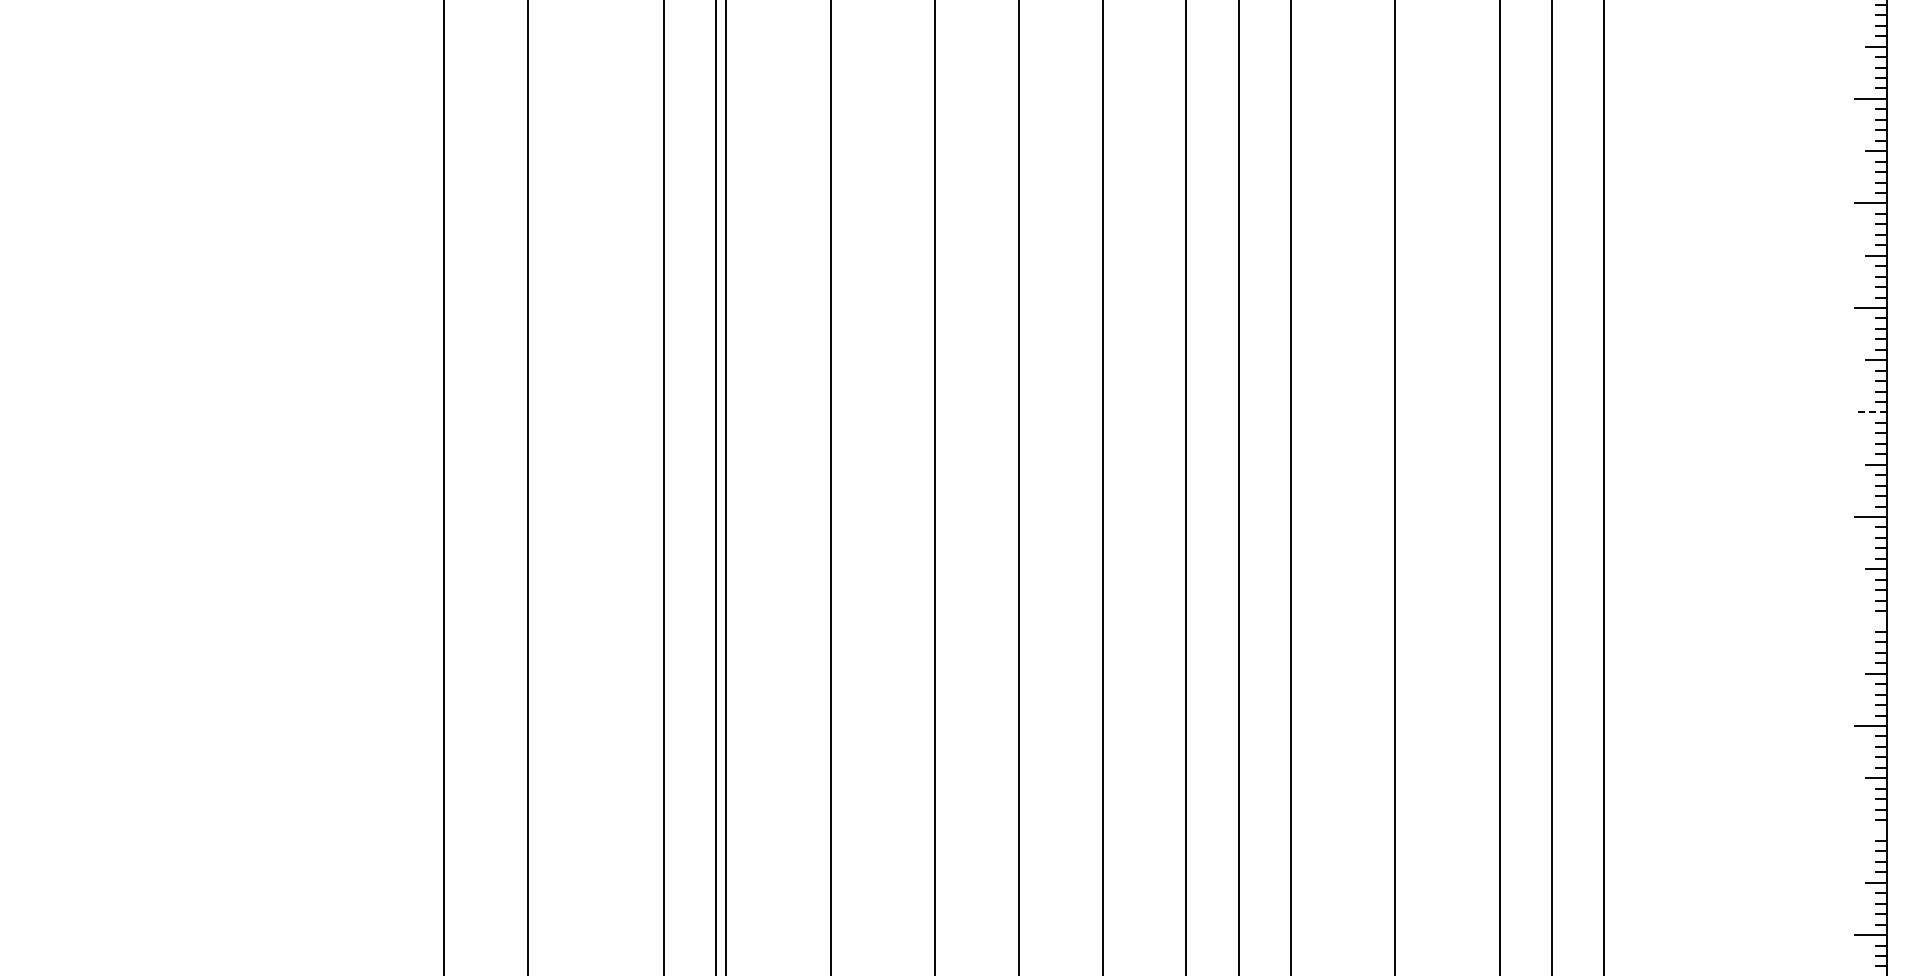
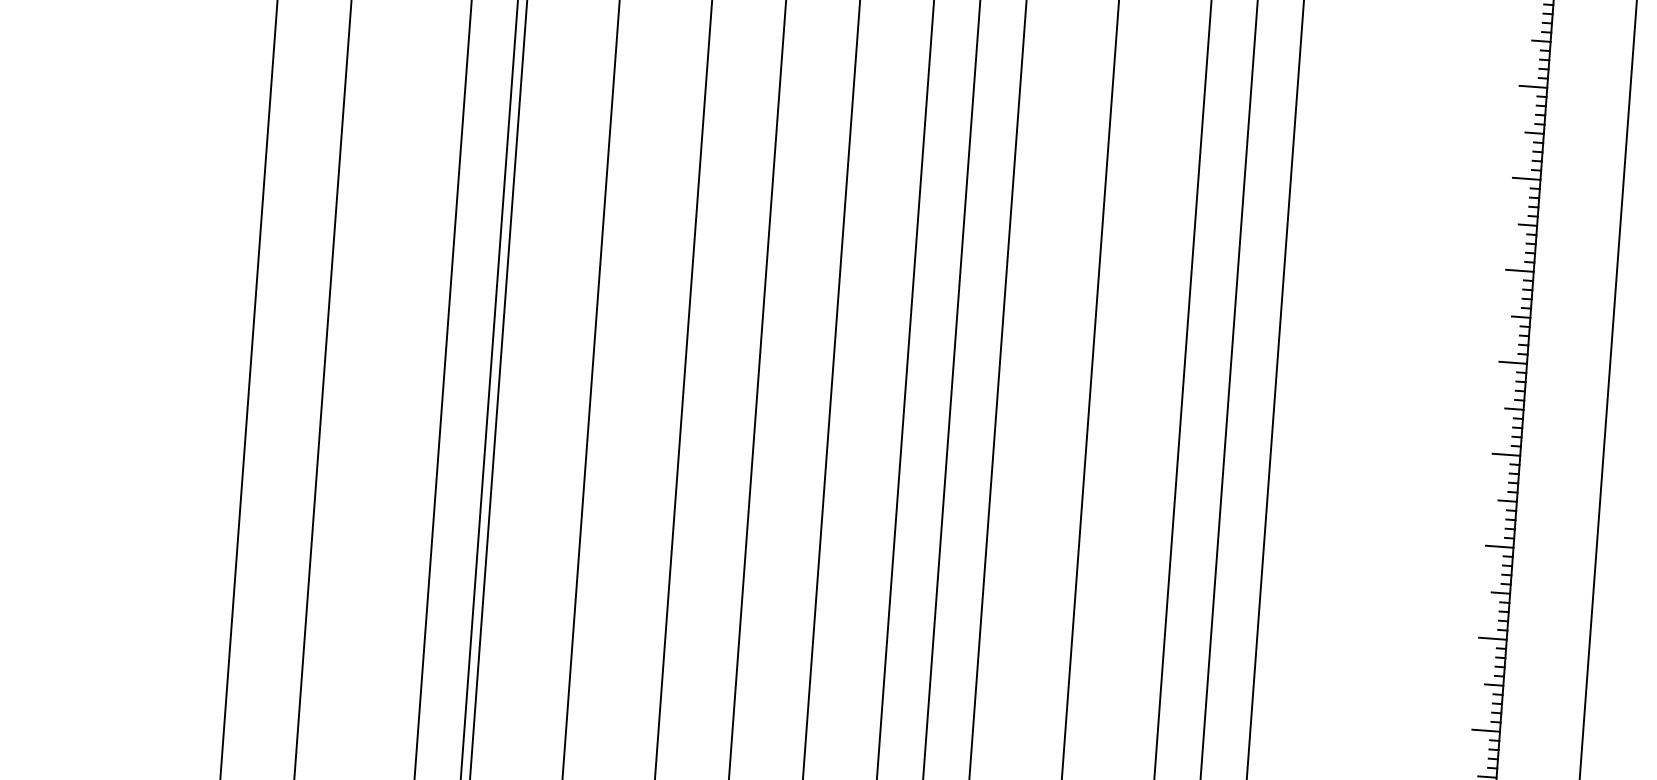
line: (1870, 412) -> (1512, 362), dashed -> solid
line: (1870, 621) -> (1499, 546), added
line: (1870, 830) -> (1485, 730), added

